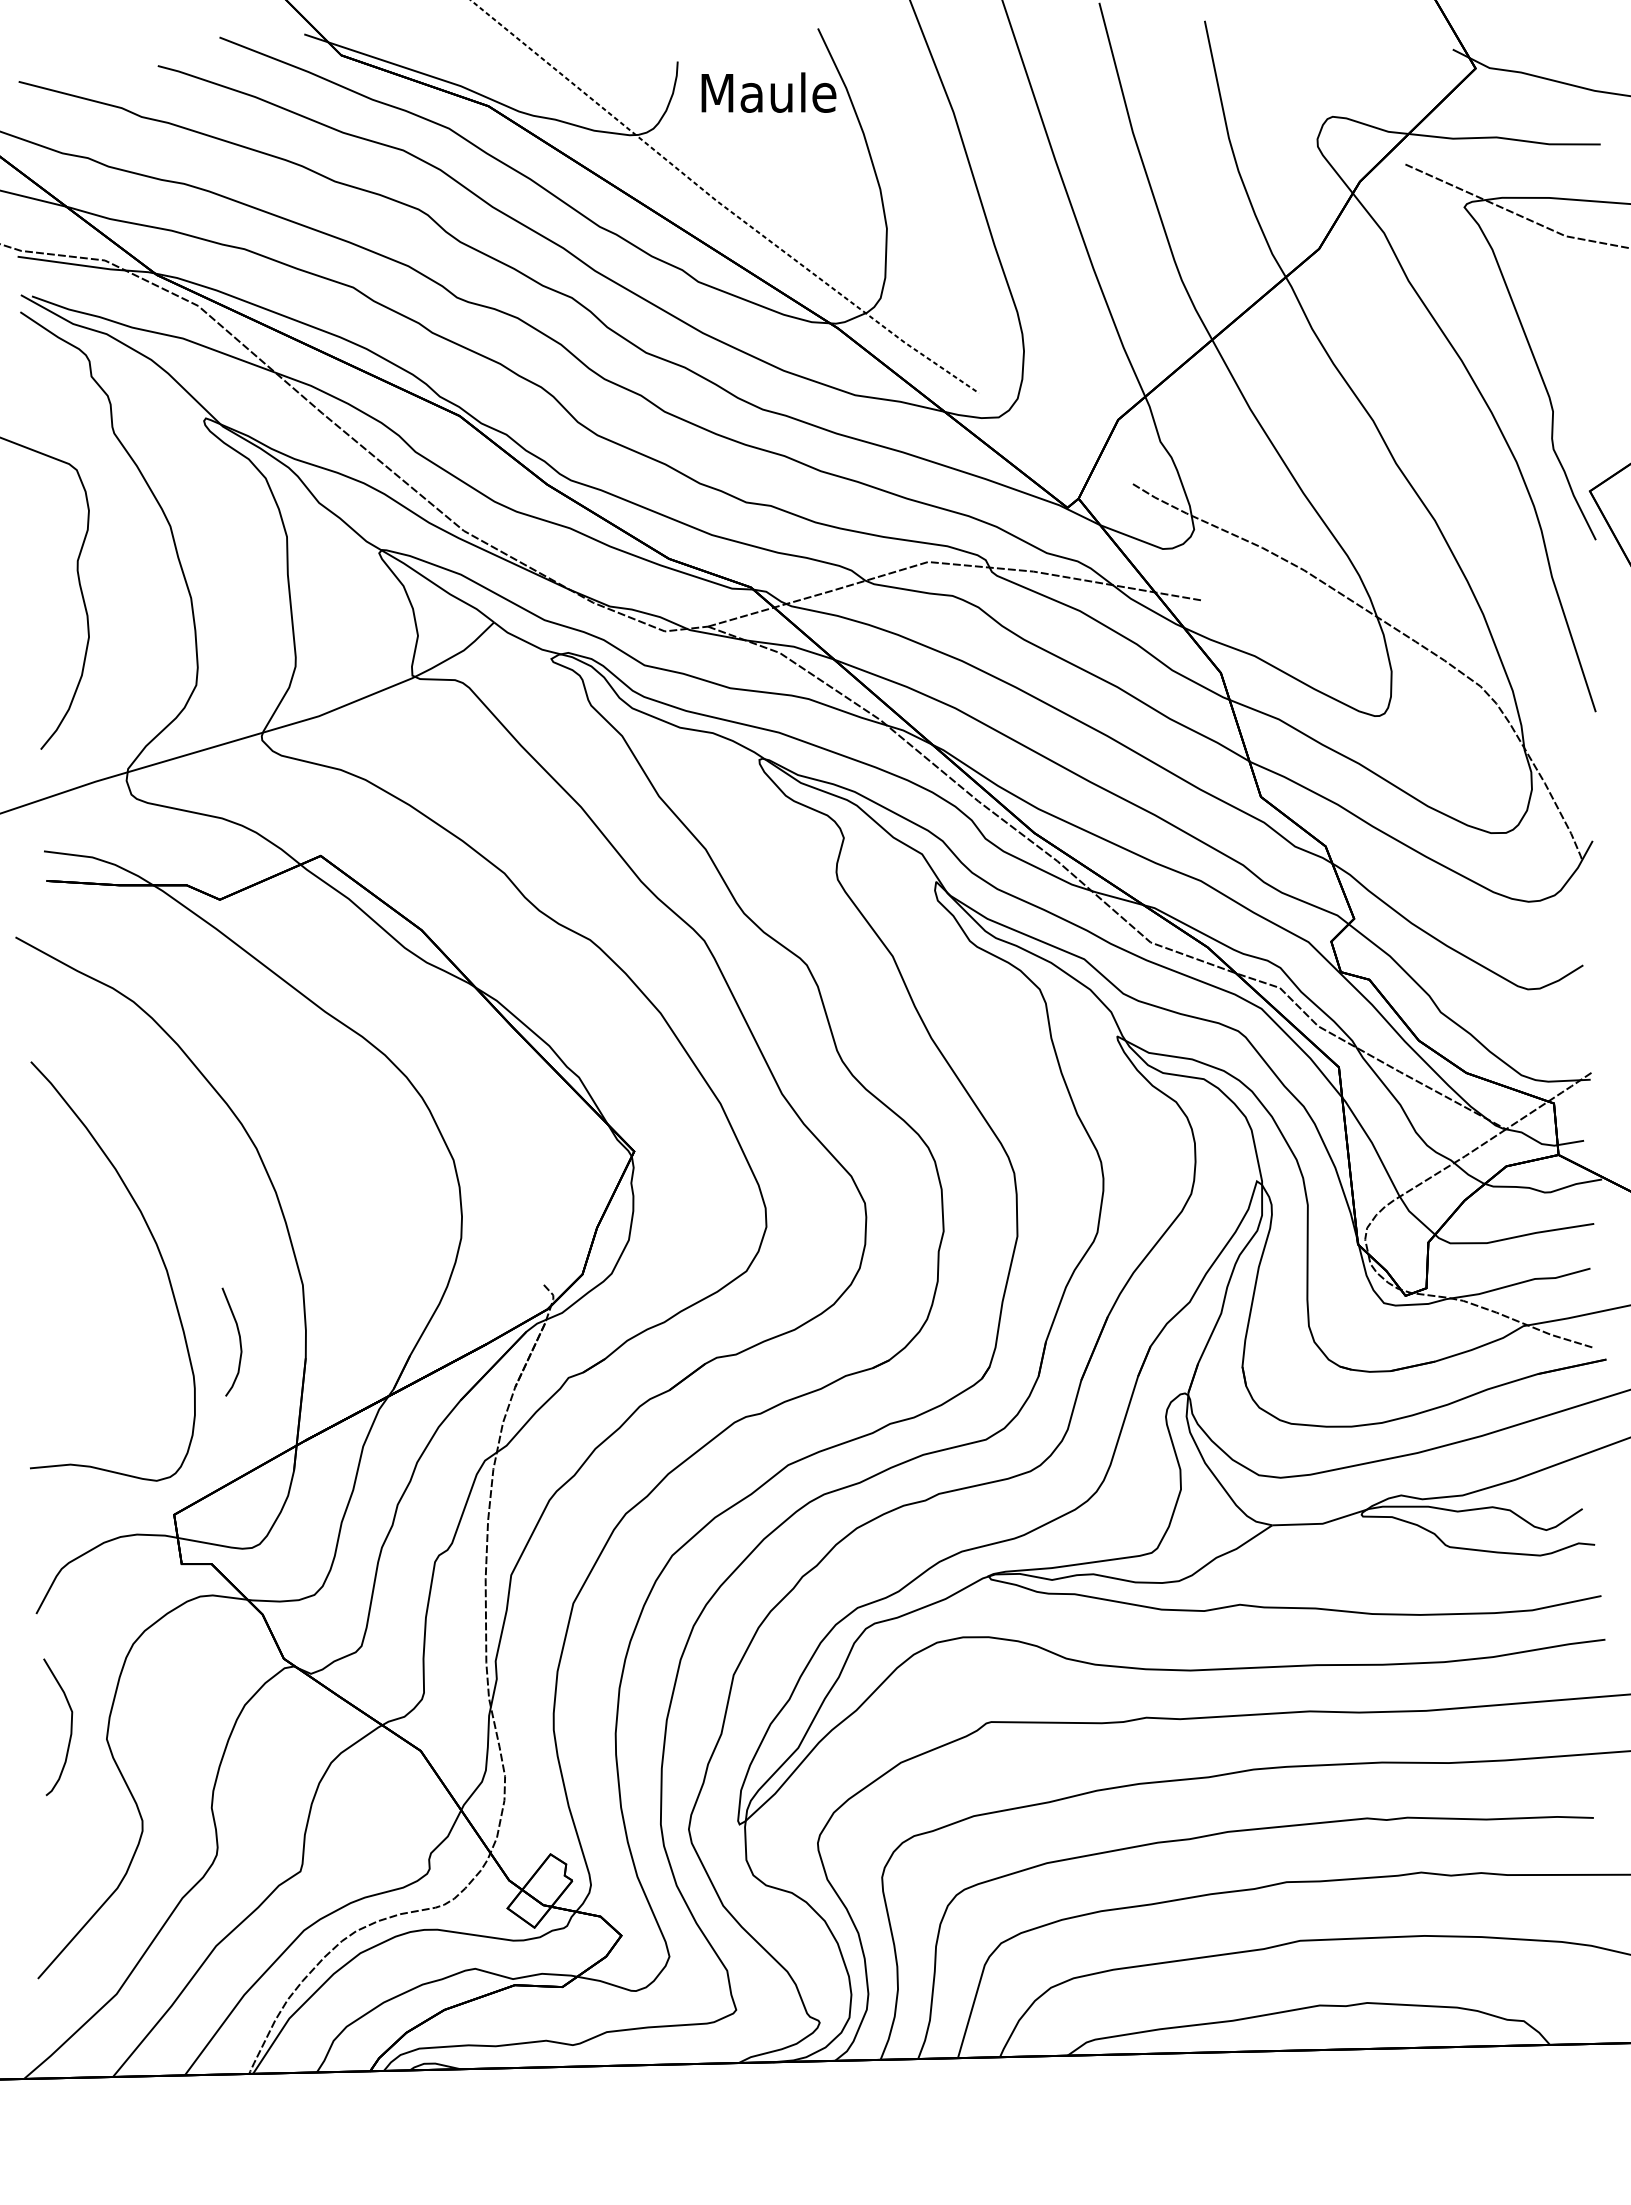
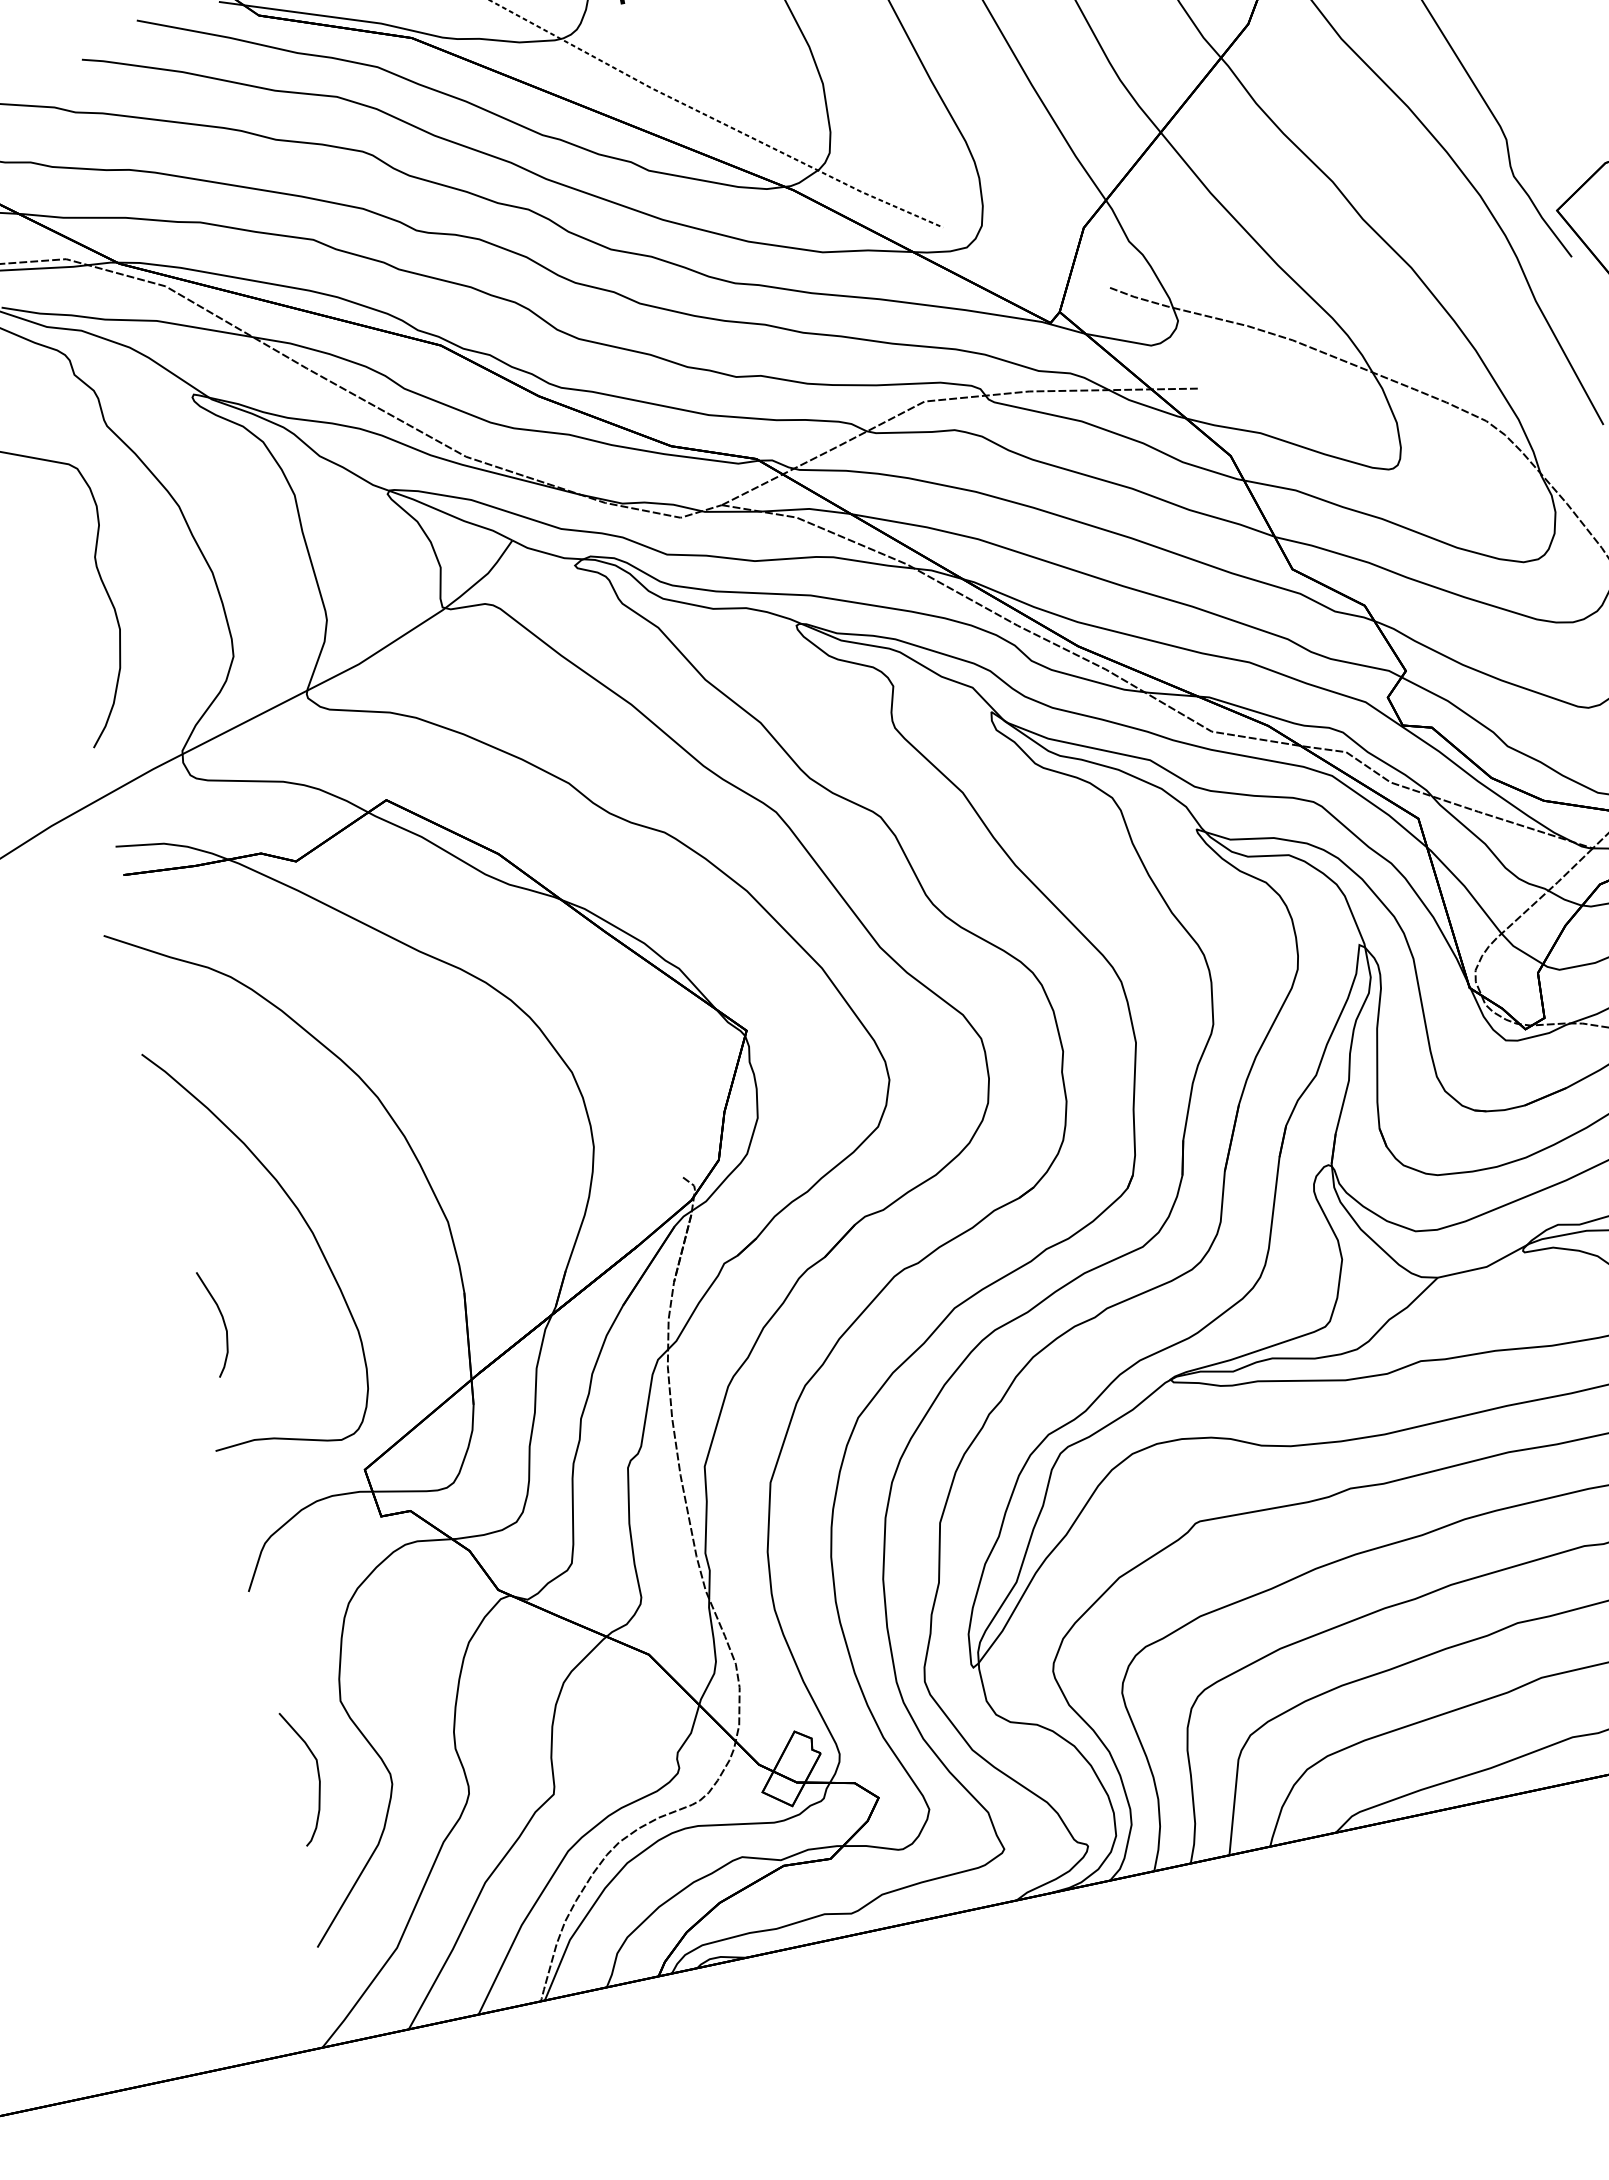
curve: (239, 1341) -> (223, 1321), moved
curve: (70, 1727) -> (317, 1775), moved

